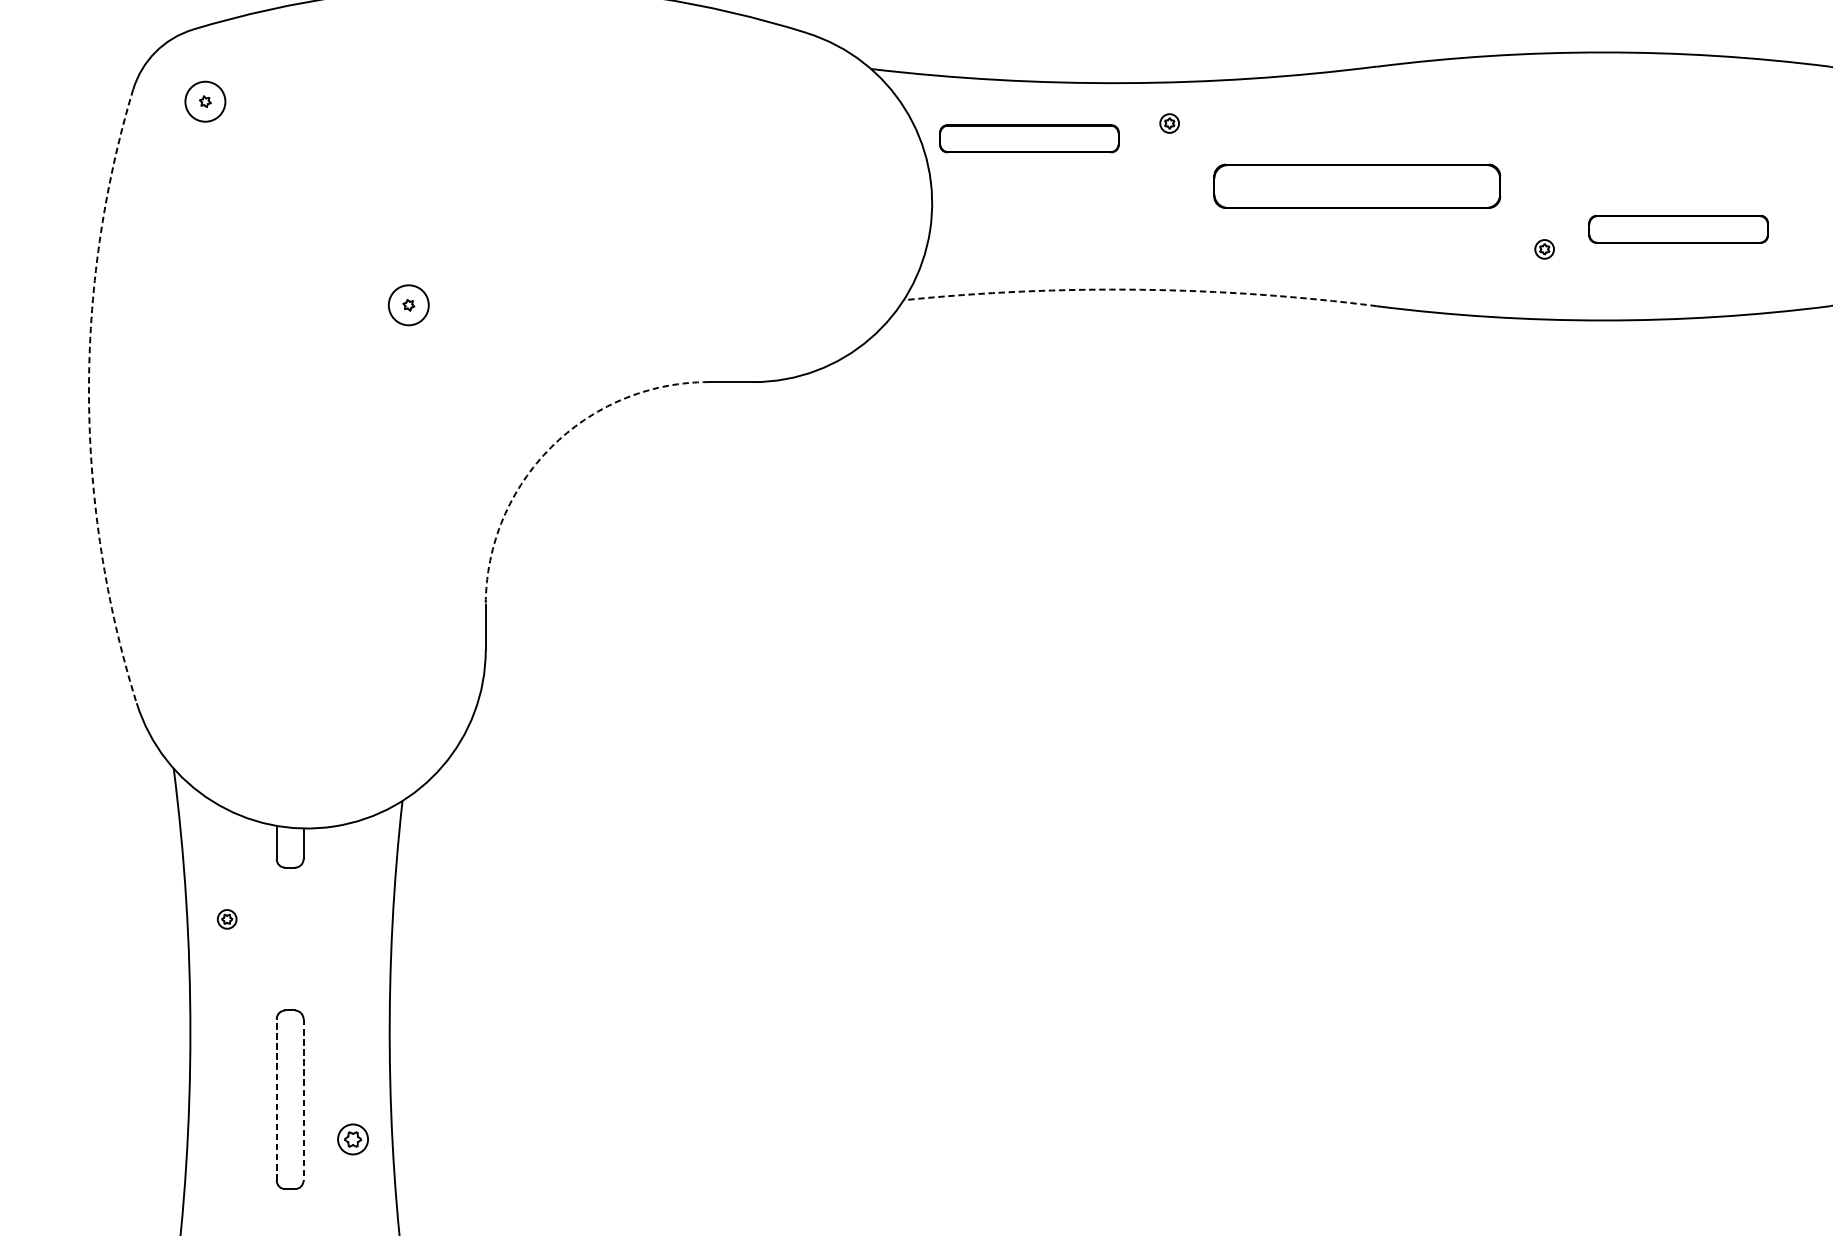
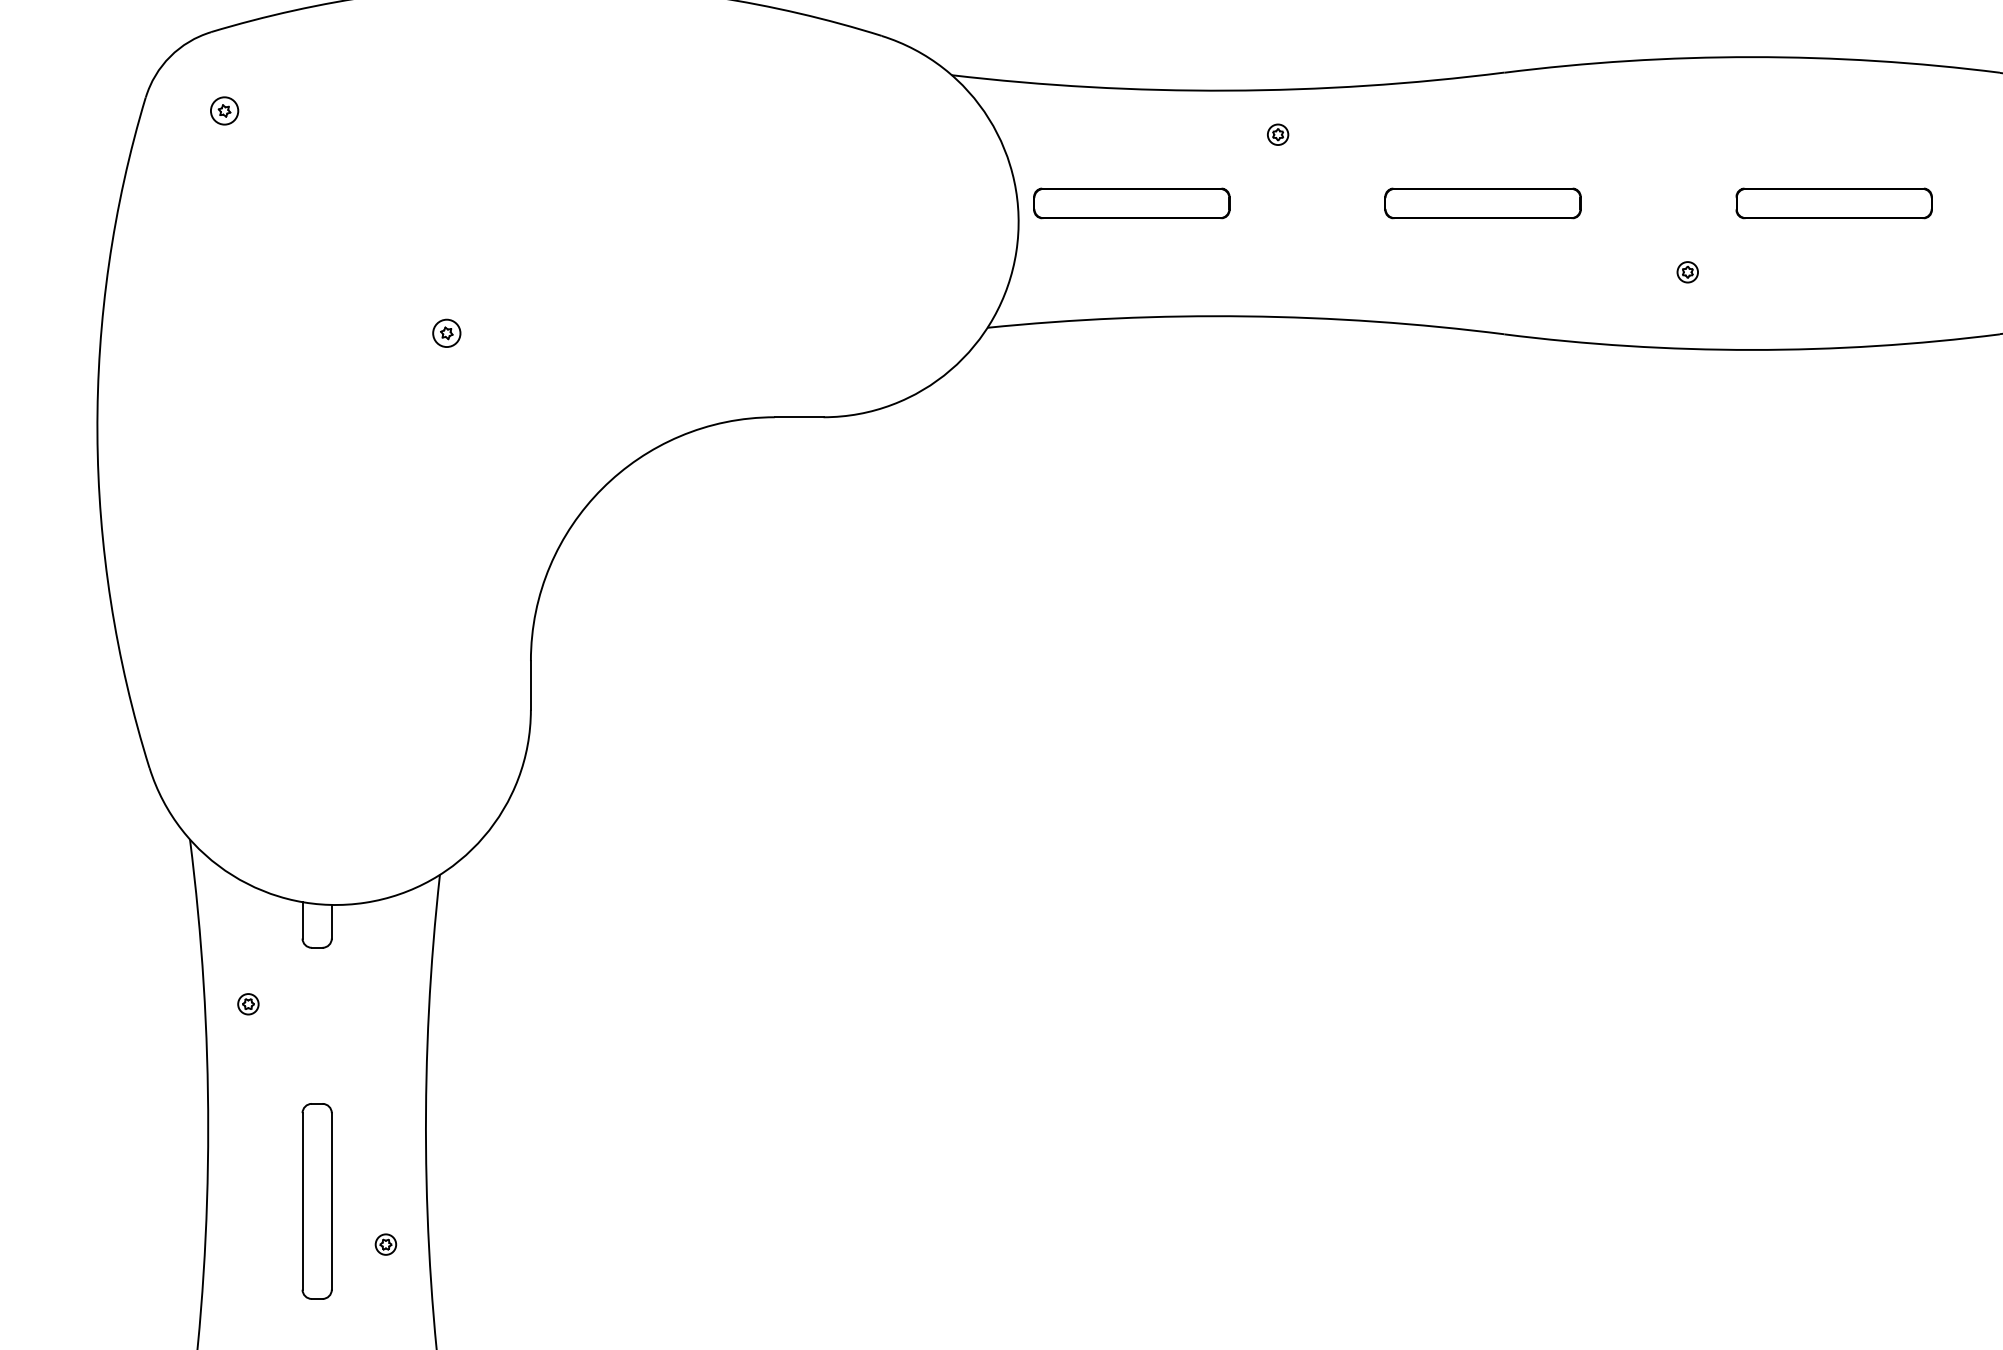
circle: (205, 101) -> (224, 110), size x0.62
part: (1029, 138) -> (1131, 203), moved
part: (1356, 186) -> (1482, 203), size x0.62
part: (1678, 229) -> (1833, 203), moved
arc: (1140, 289) -> (1246, 316), dashed -> solid
circle: (408, 305) -> (446, 333), size x0.62
arc: (89, 396) -> (97, 433), dashed -> solid
arc: (551, 447) -> (602, 488), dashed -> solid
line: (276, 1098) -> (302, 1200), dashed -> solid
line: (303, 1099) -> (331, 1201), dashed -> solid
part: (352, 1139) -> (385, 1244), size x0.62

